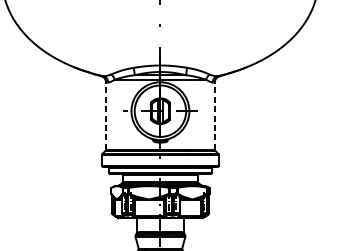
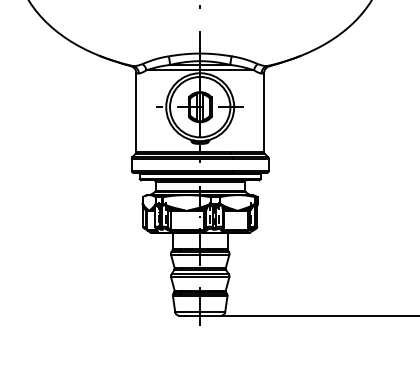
line: (106, 115) -> (136, 112), dashed -> solid
line: (215, 115) -> (264, 112), dashed -> solid

